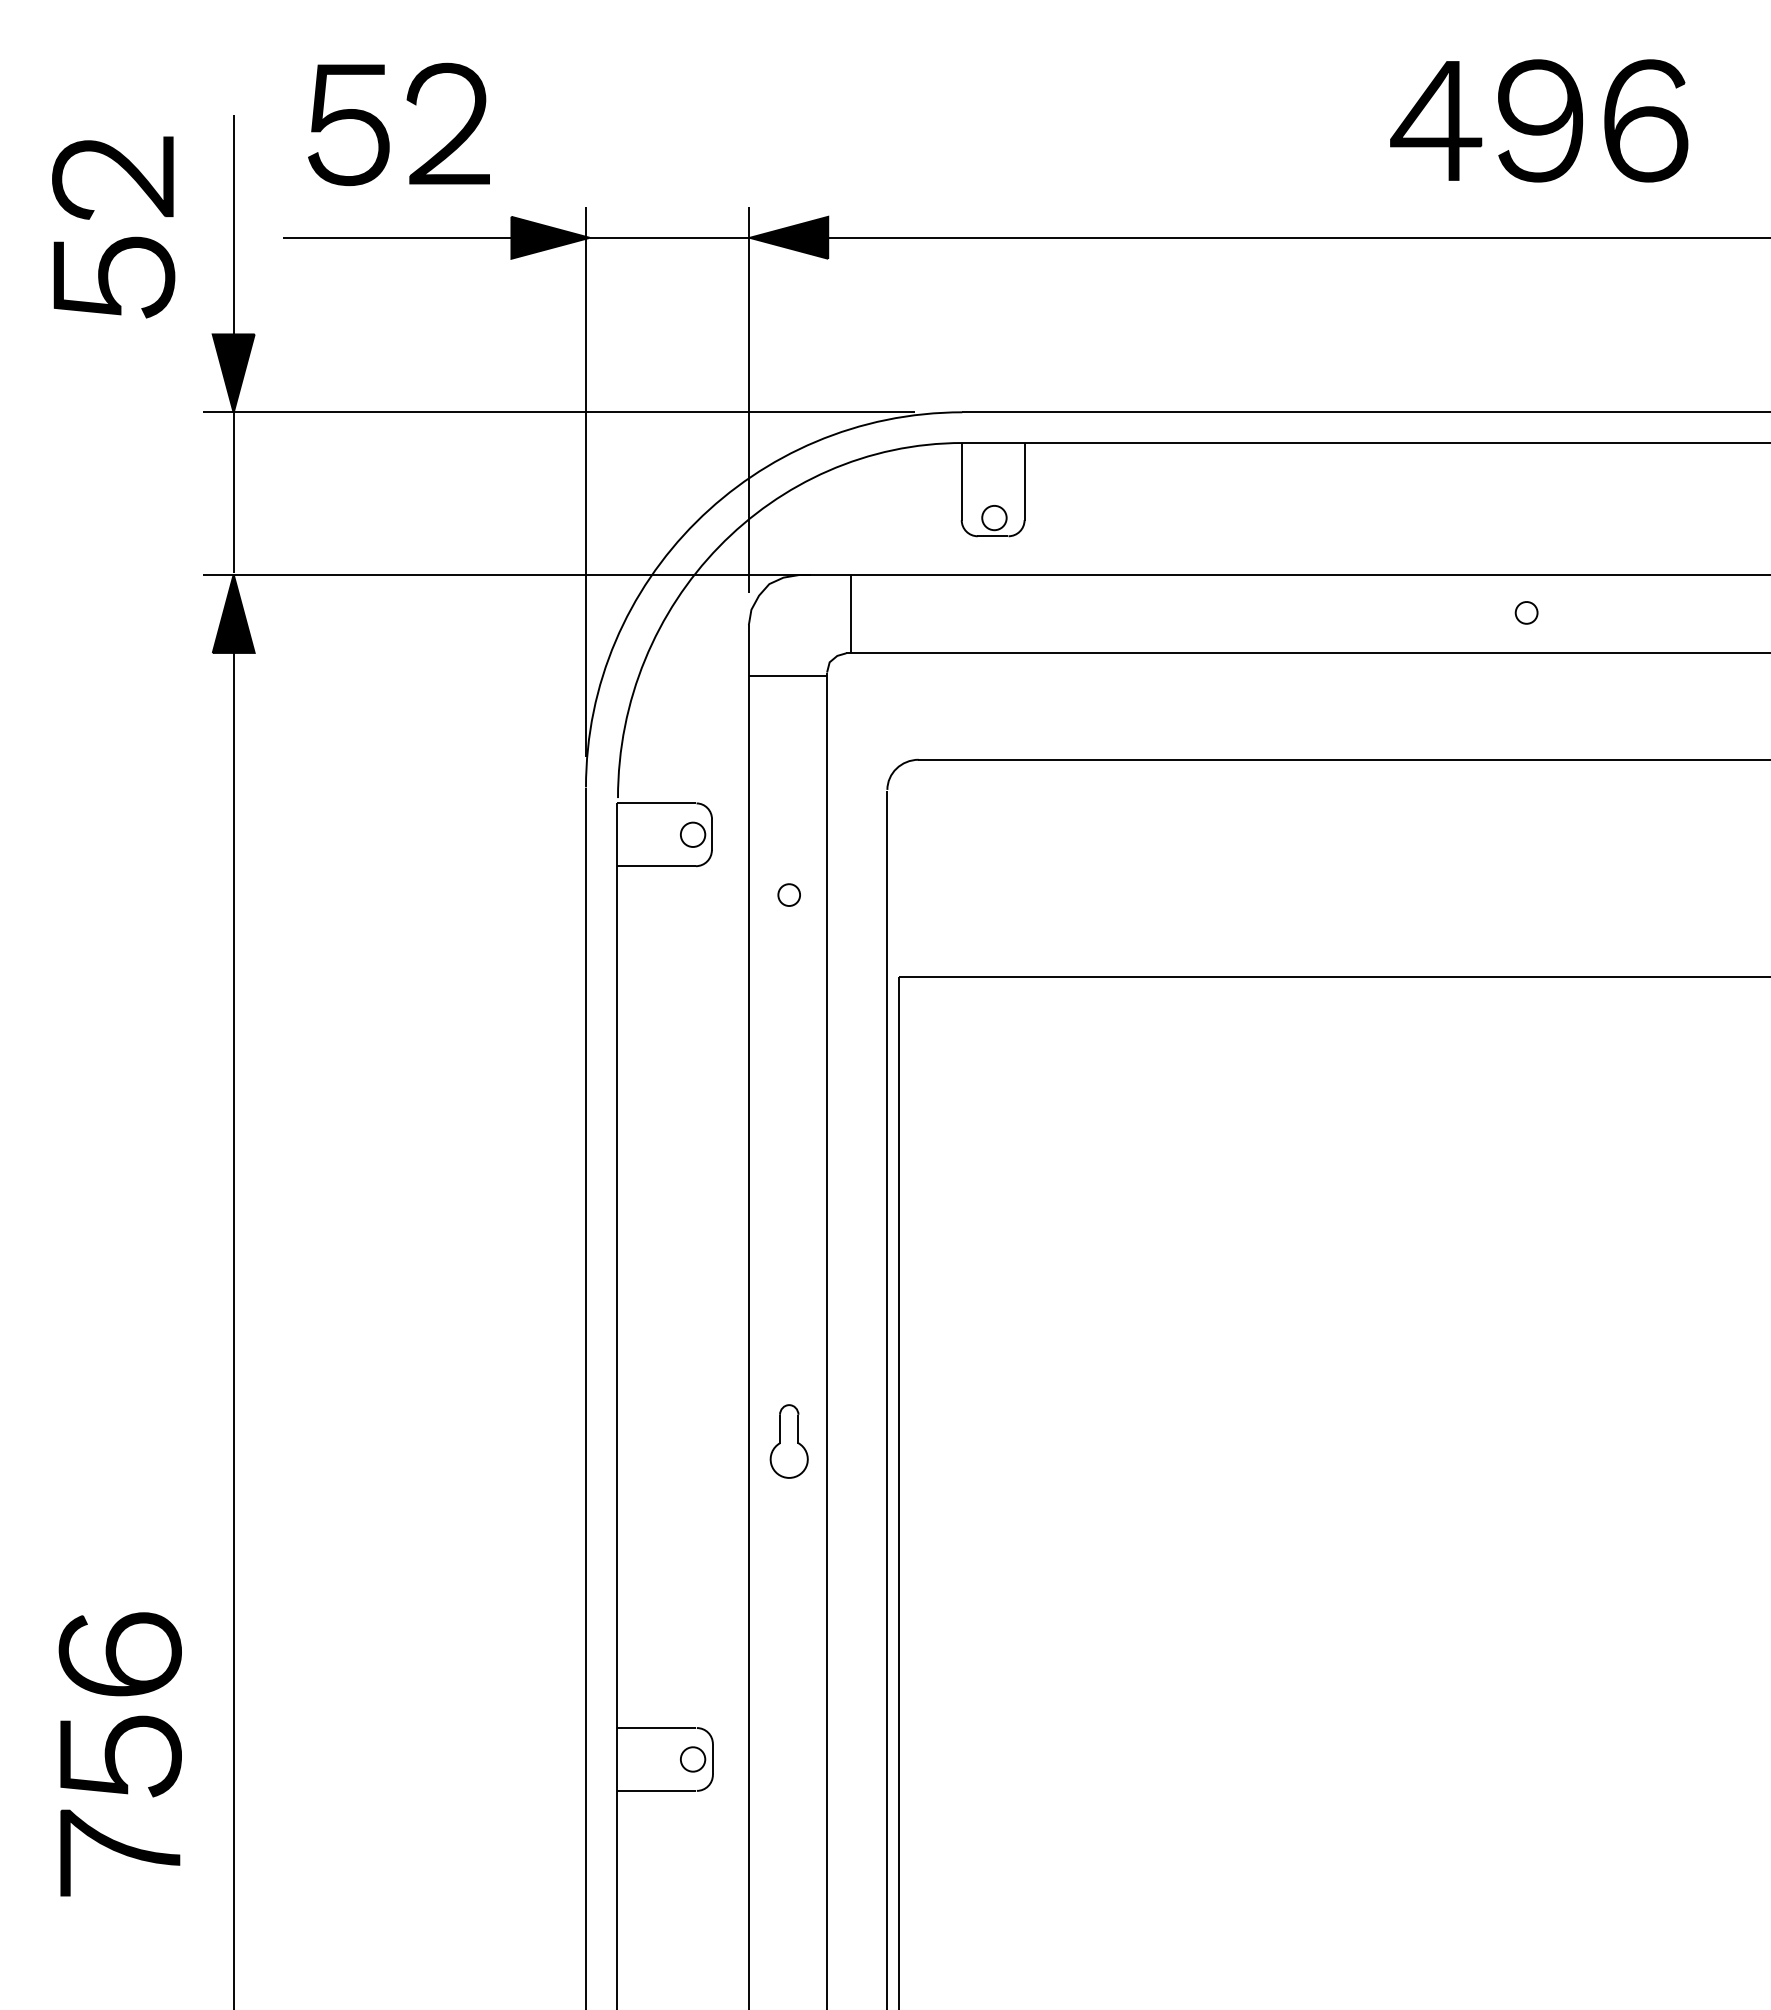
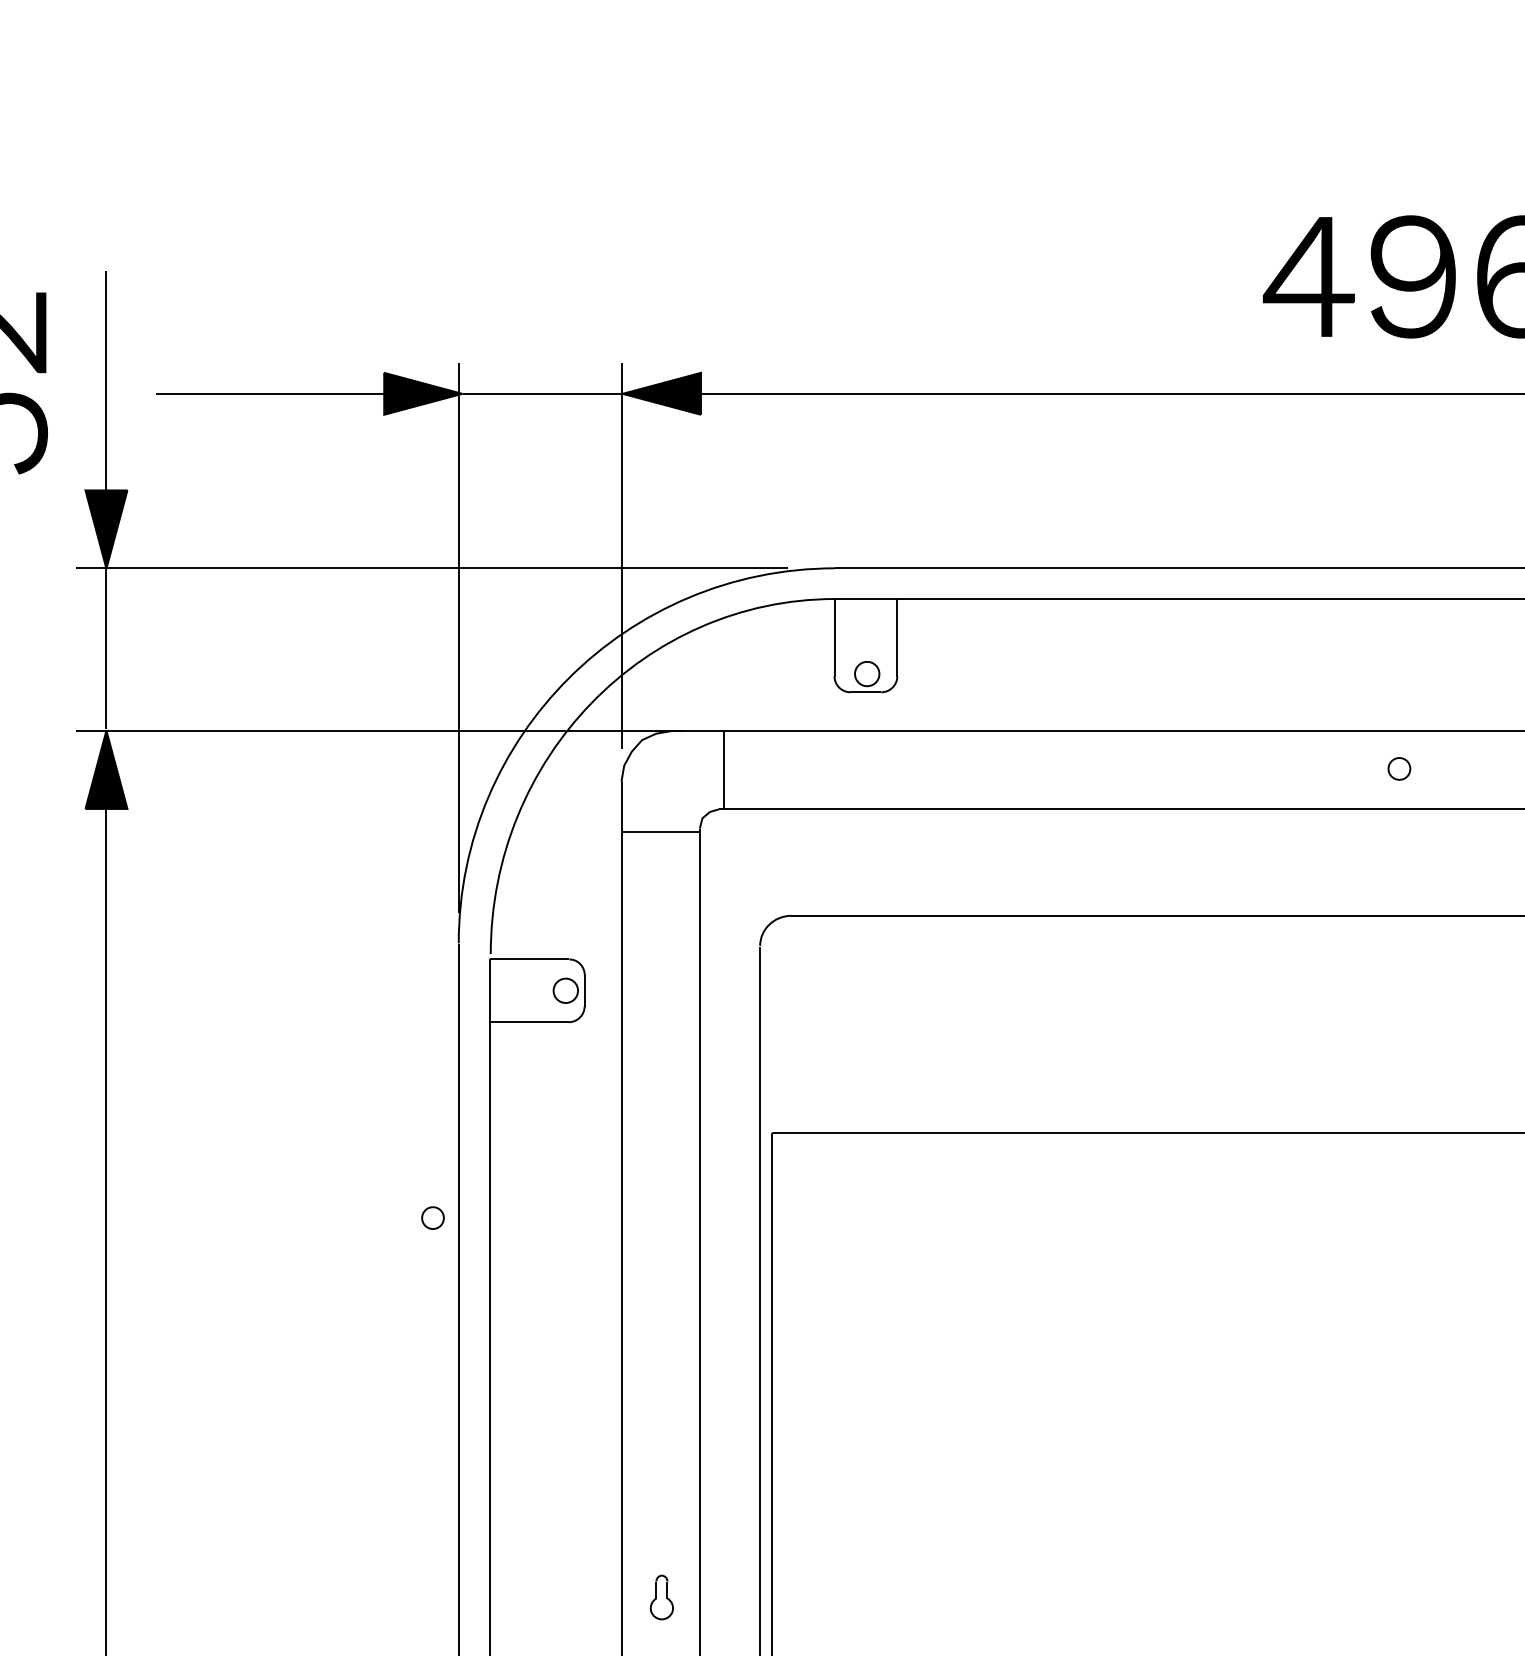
part: (385, 127) -> (258, 283), removed
part: (788, 894) -> (432, 1217), moved
part: (788, 1441) -> (661, 1597), size x0.6

